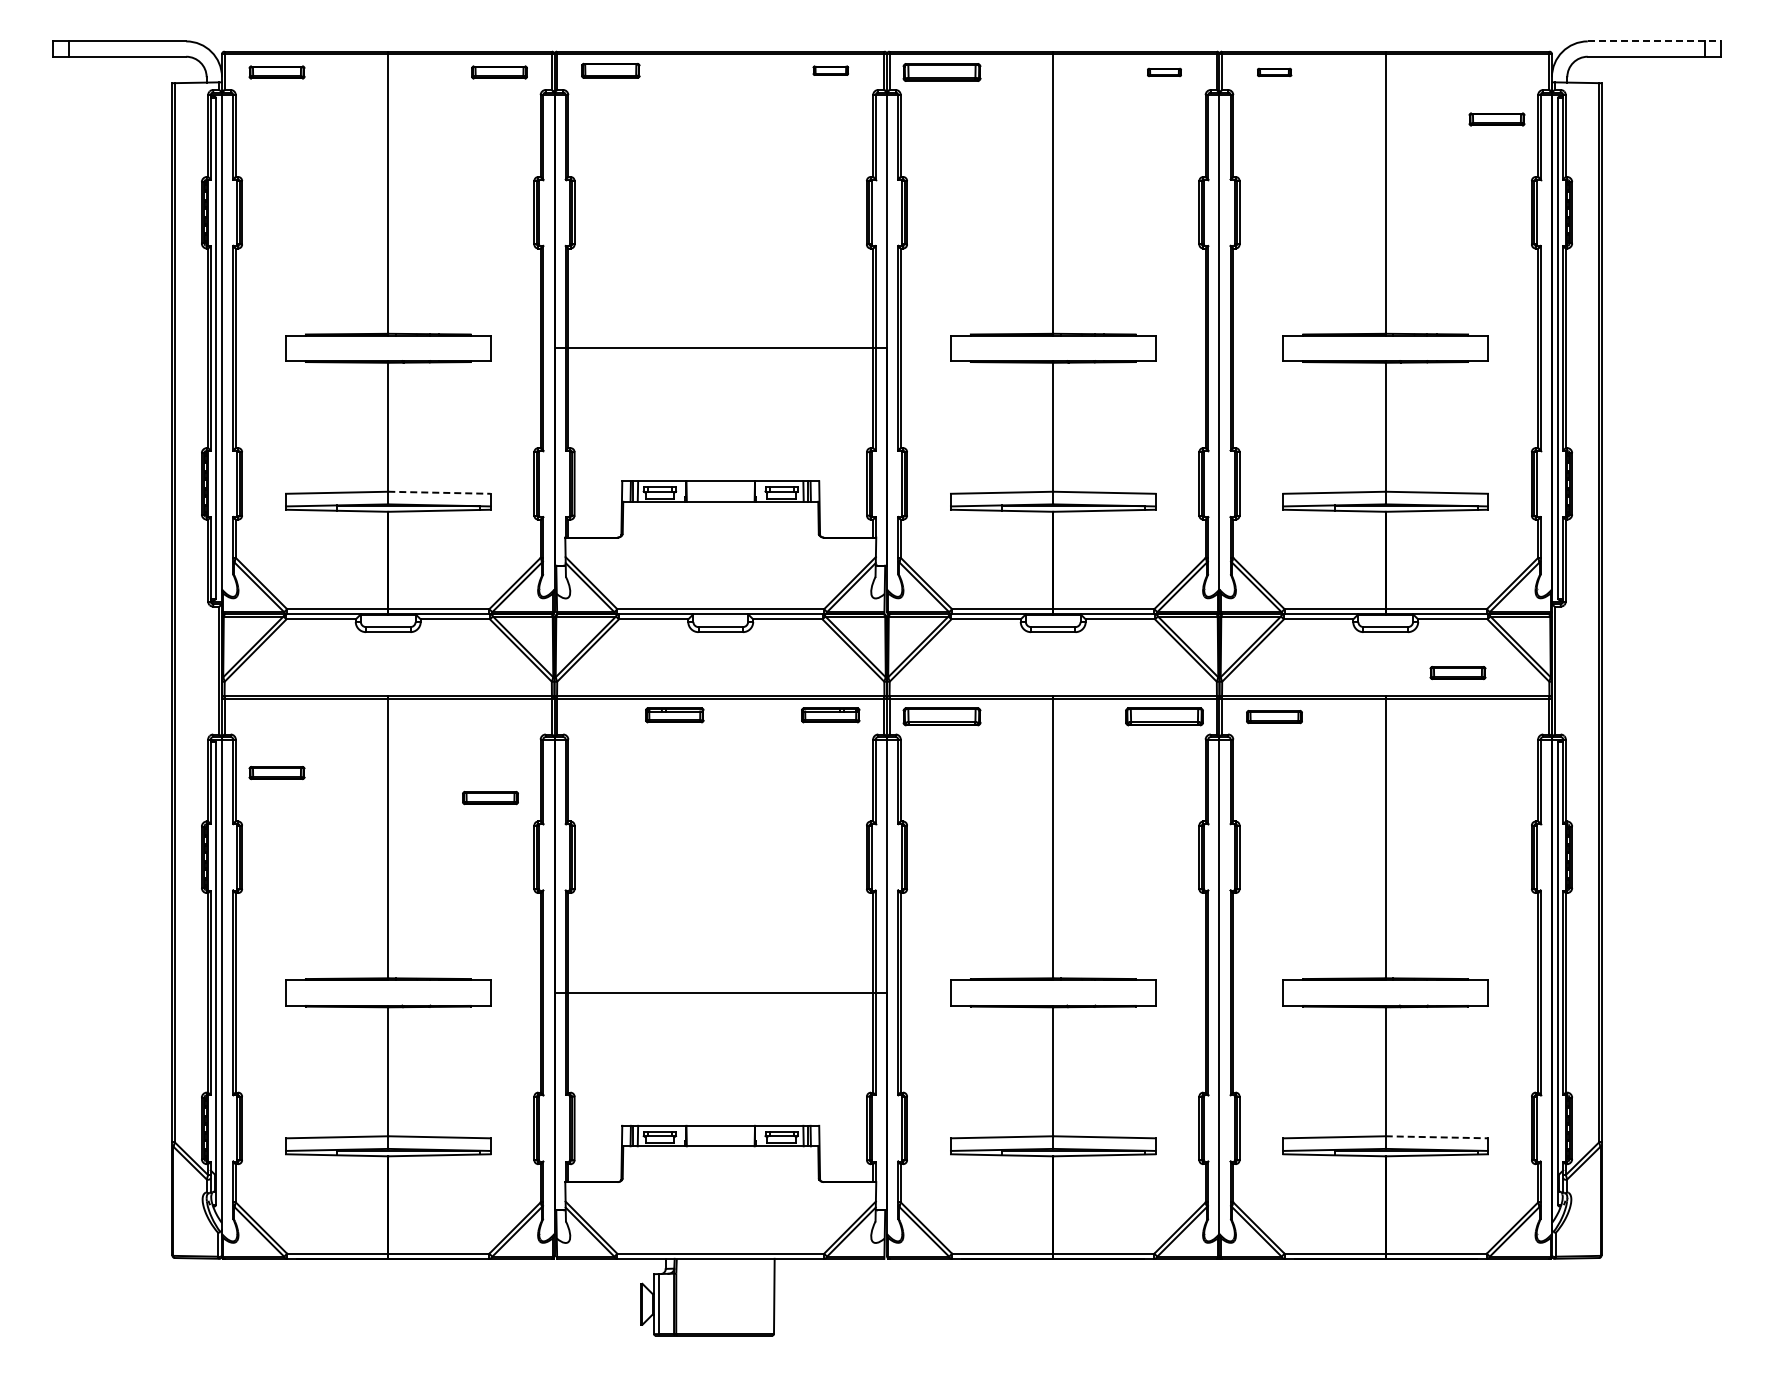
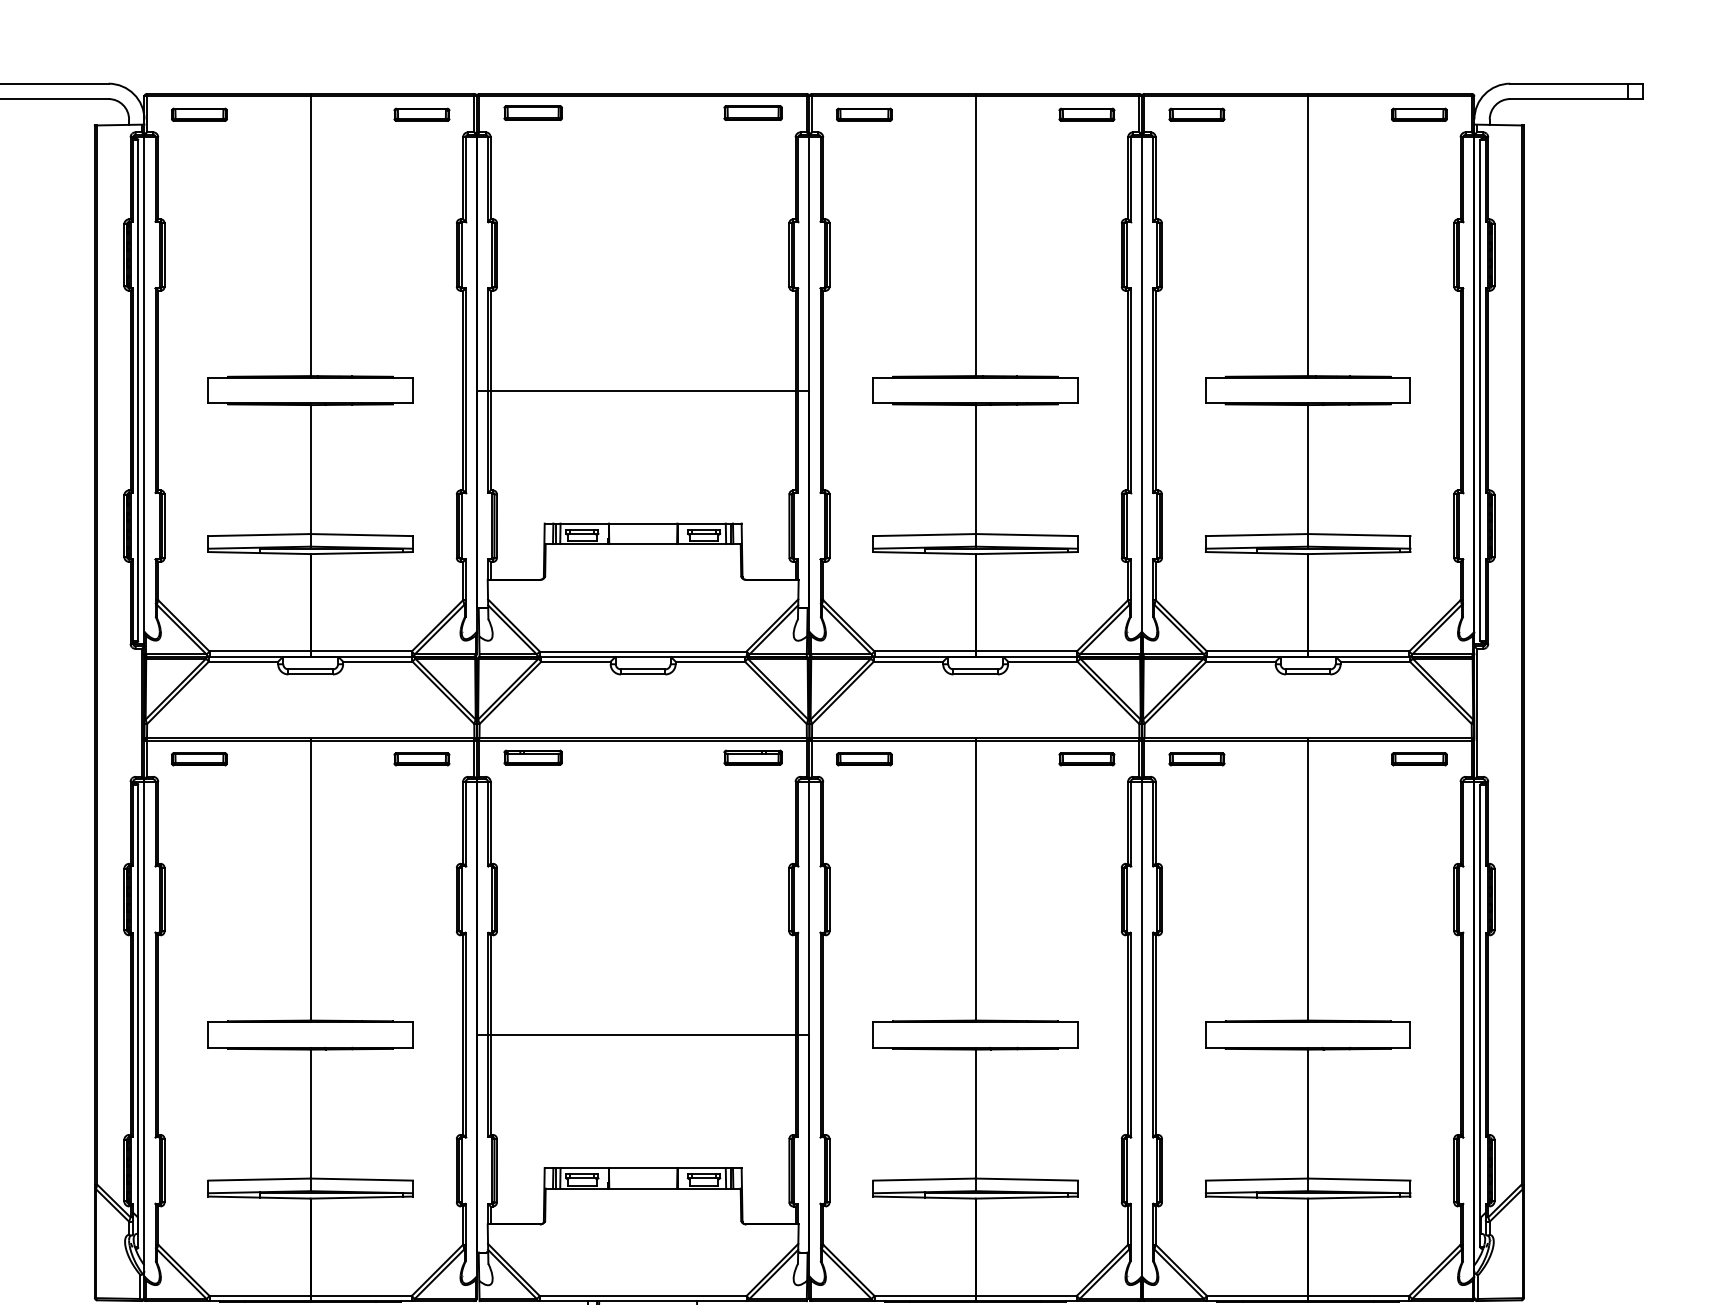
line: (1654, 41) -> (1576, 83), dashed -> solid
part: (830, 70) -> (752, 112), size x1.67
part: (941, 72) -> (863, 114), size x0.71
part: (1164, 72) -> (1086, 114), size x1.67
part: (1274, 72) -> (1196, 114), size x1.67
part: (1496, 119) -> (1418, 114), moved
line: (439, 492) -> (361, 534), dashed -> solid
part: (1457, 673) -> (1418, 759), moved
part: (674, 715) -> (532, 757), moved
part: (941, 717) -> (863, 759), size x0.71
part: (1164, 717) -> (1086, 759), size x0.71
part: (276, 773) -> (198, 759), moved
part: (490, 798) -> (421, 759), moved
line: (1437, 1137) -> (1359, 1179), dashed -> solid

